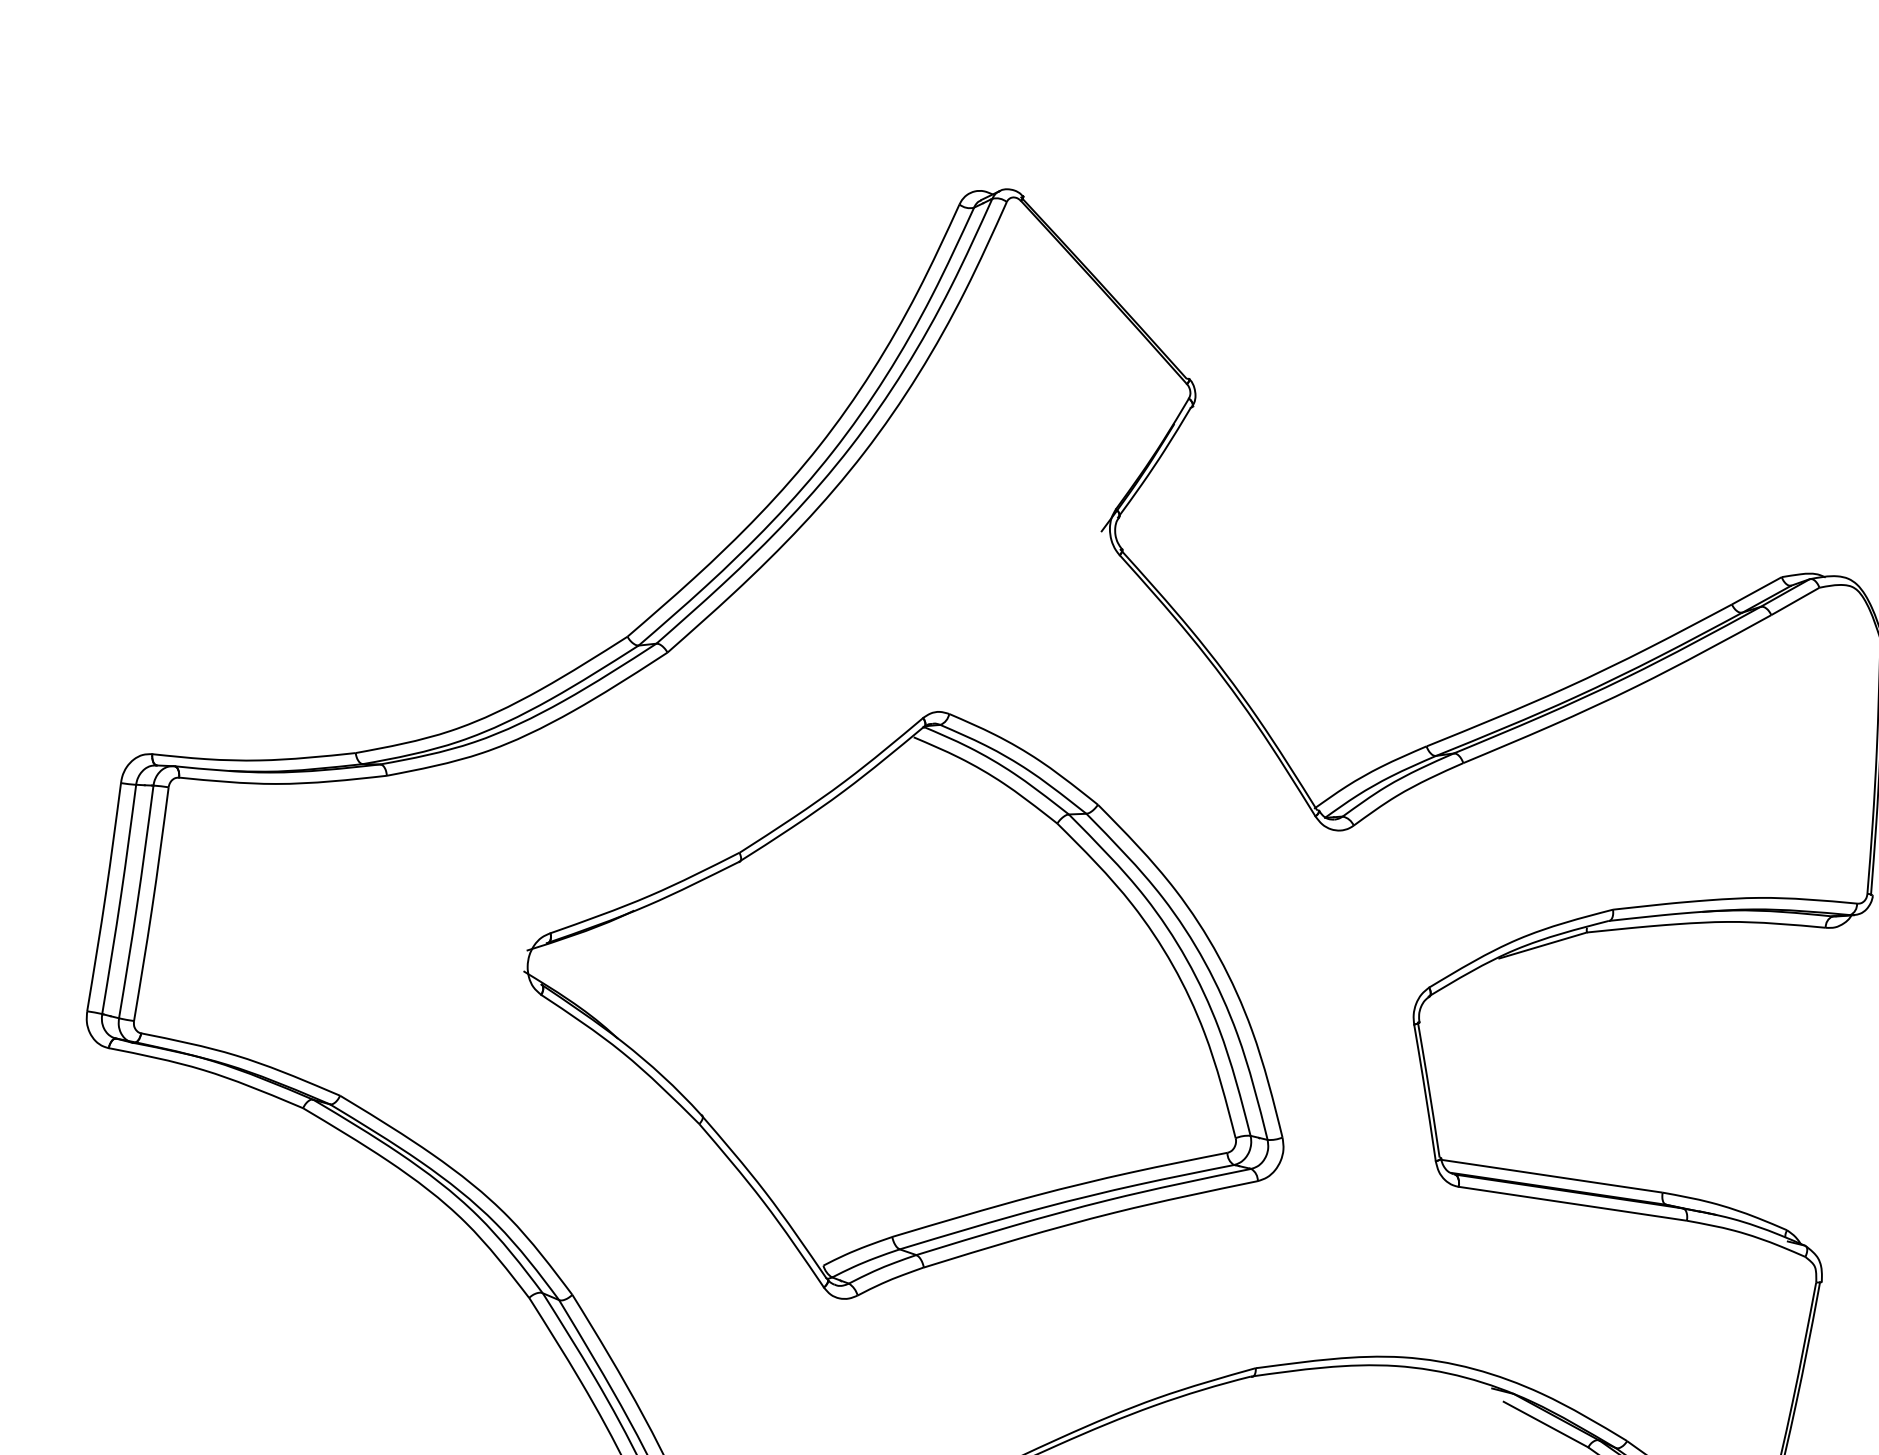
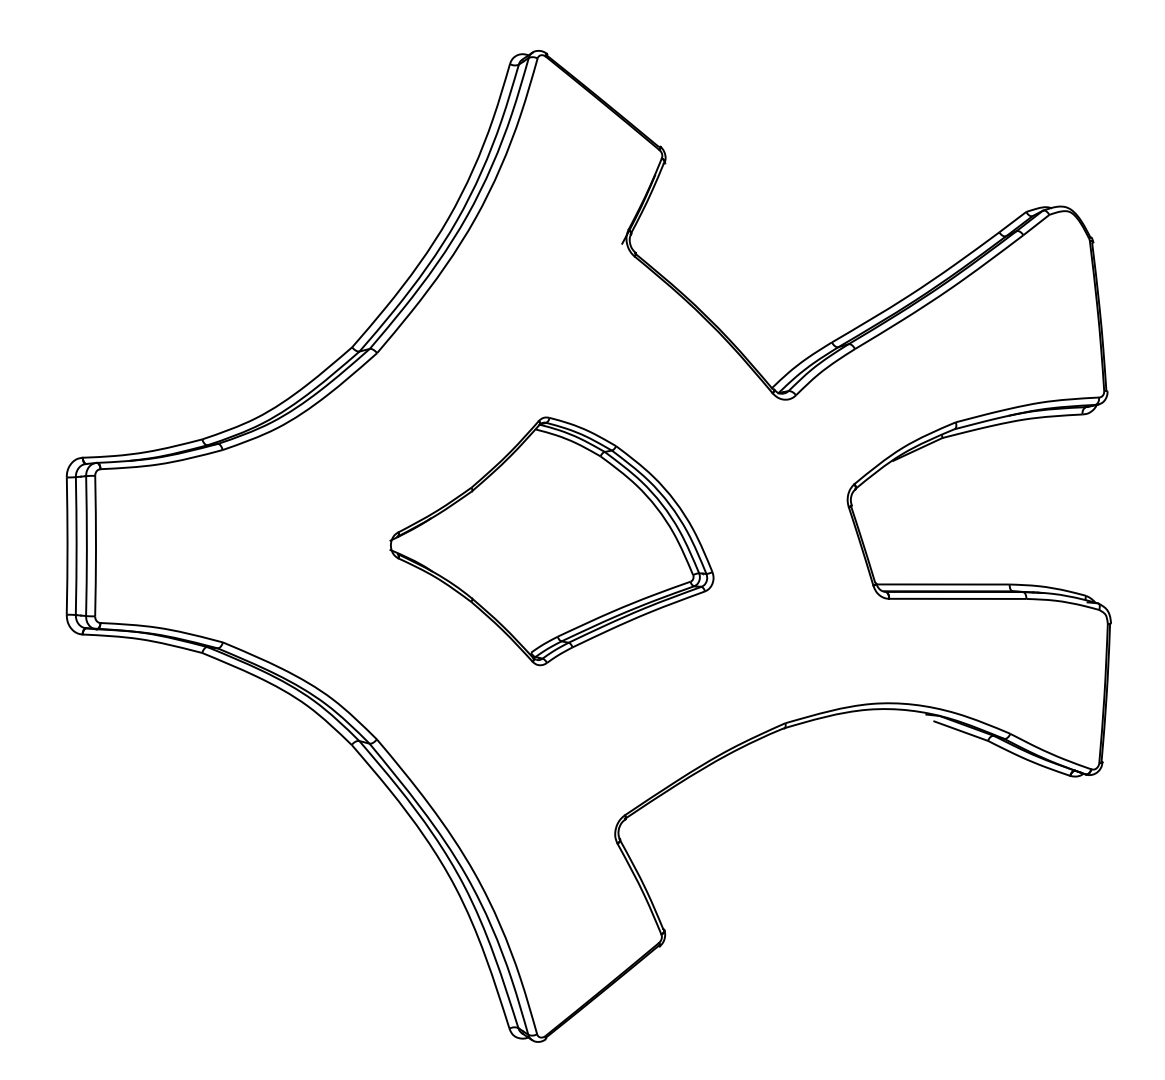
part: (911, 1008) -> (551, 541), size x0.7

